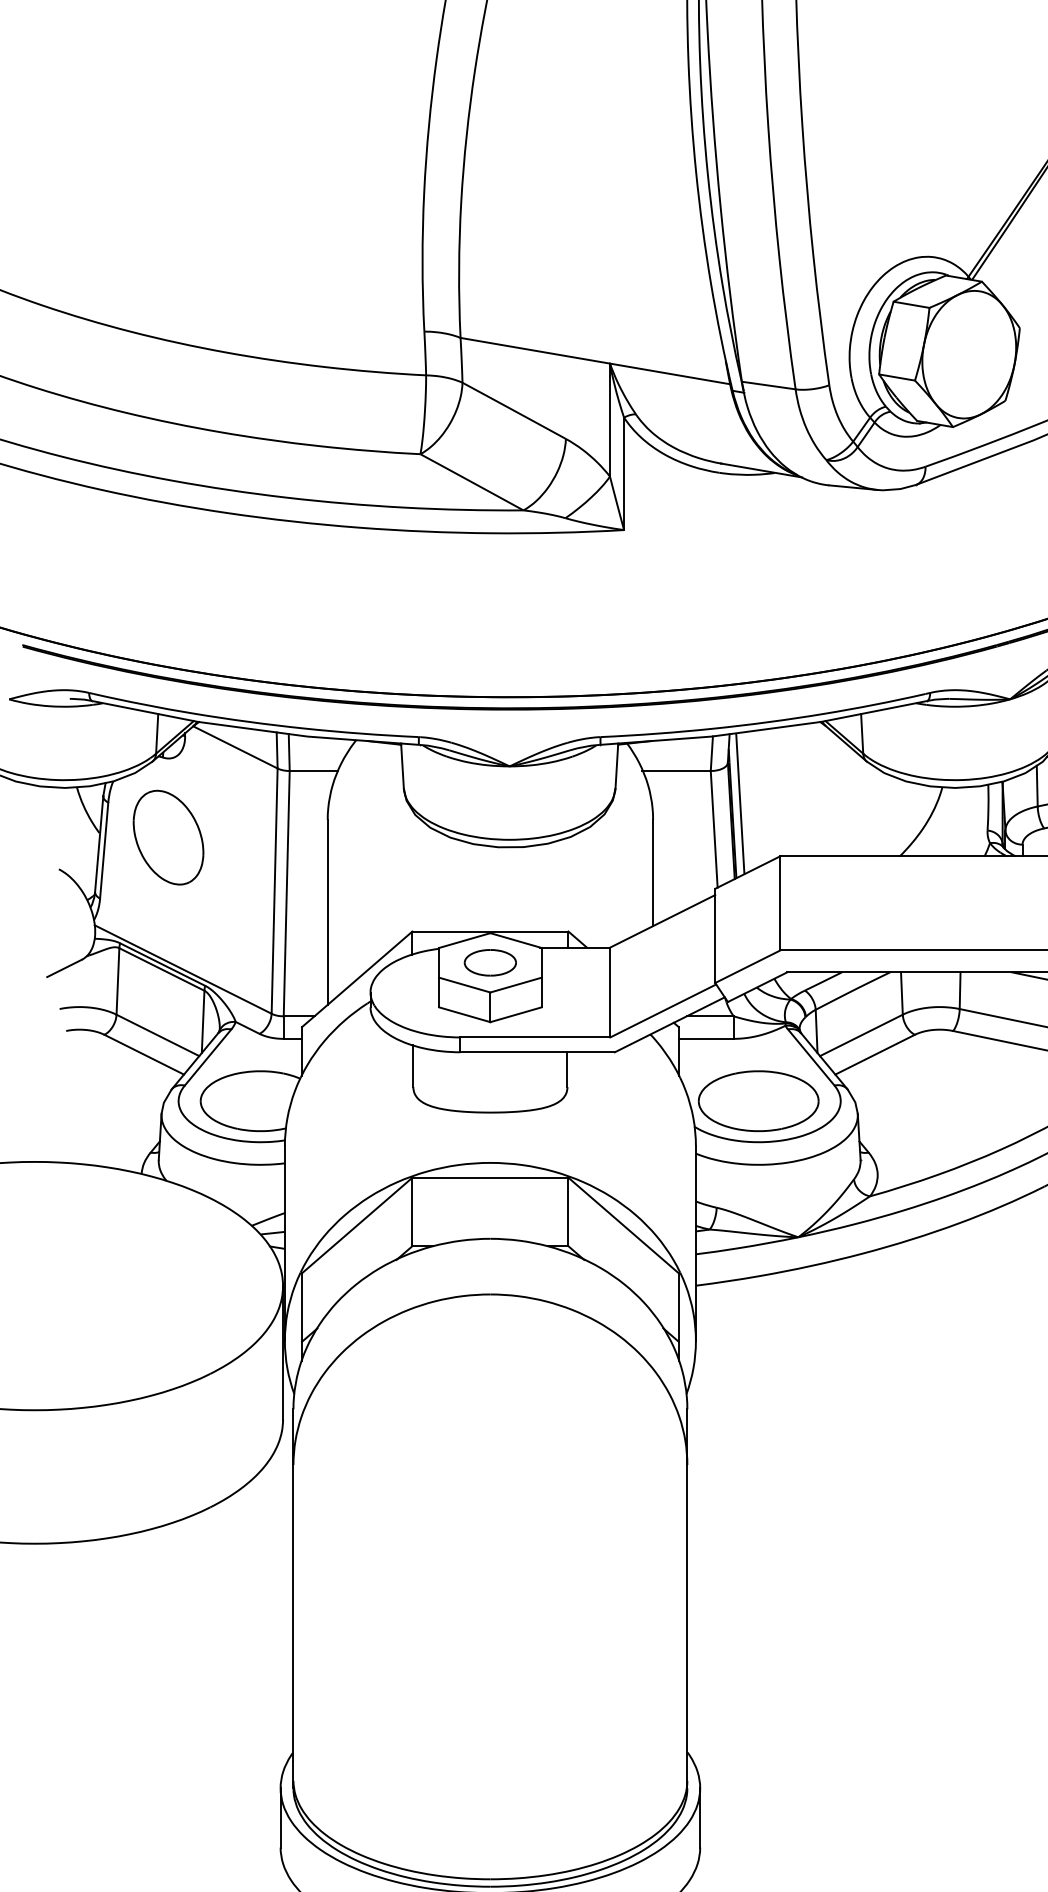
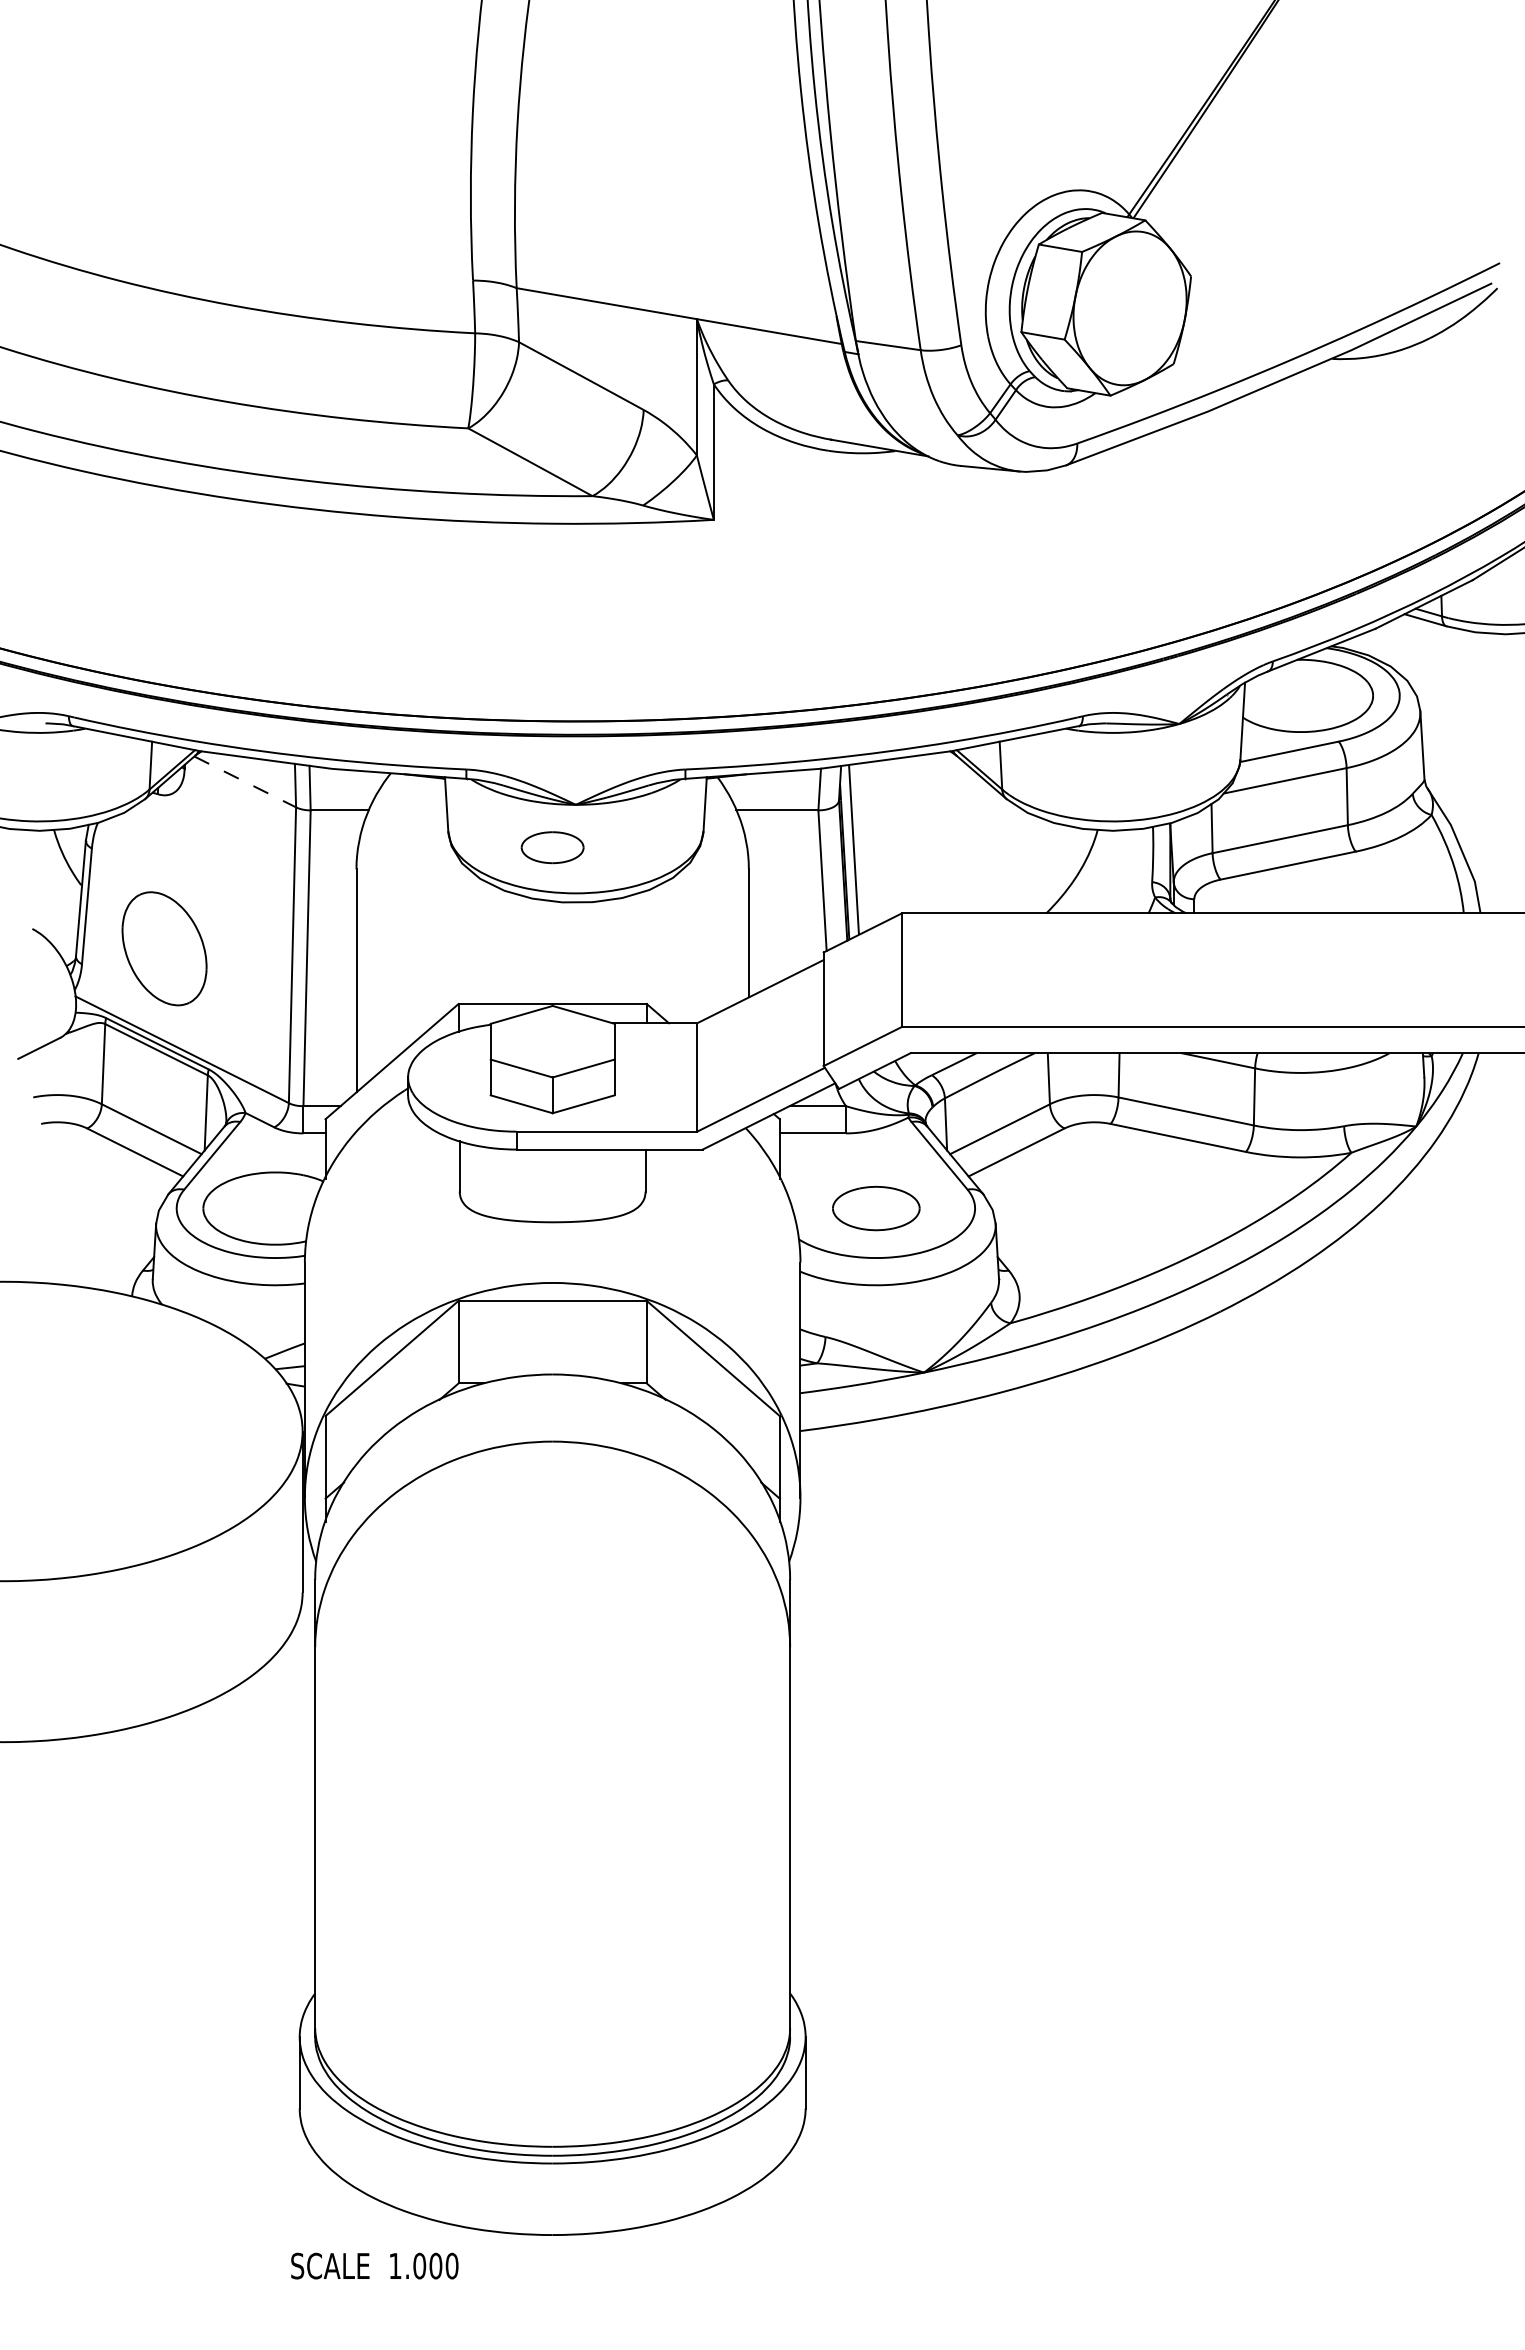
line: (235, 747) -> (245, 781), solid -> dashed
part: (168, 837) -> (164, 948), moved
part: (490, 962) -> (552, 847), moved
part: (758, 1101) -> (876, 1208), size x0.6

